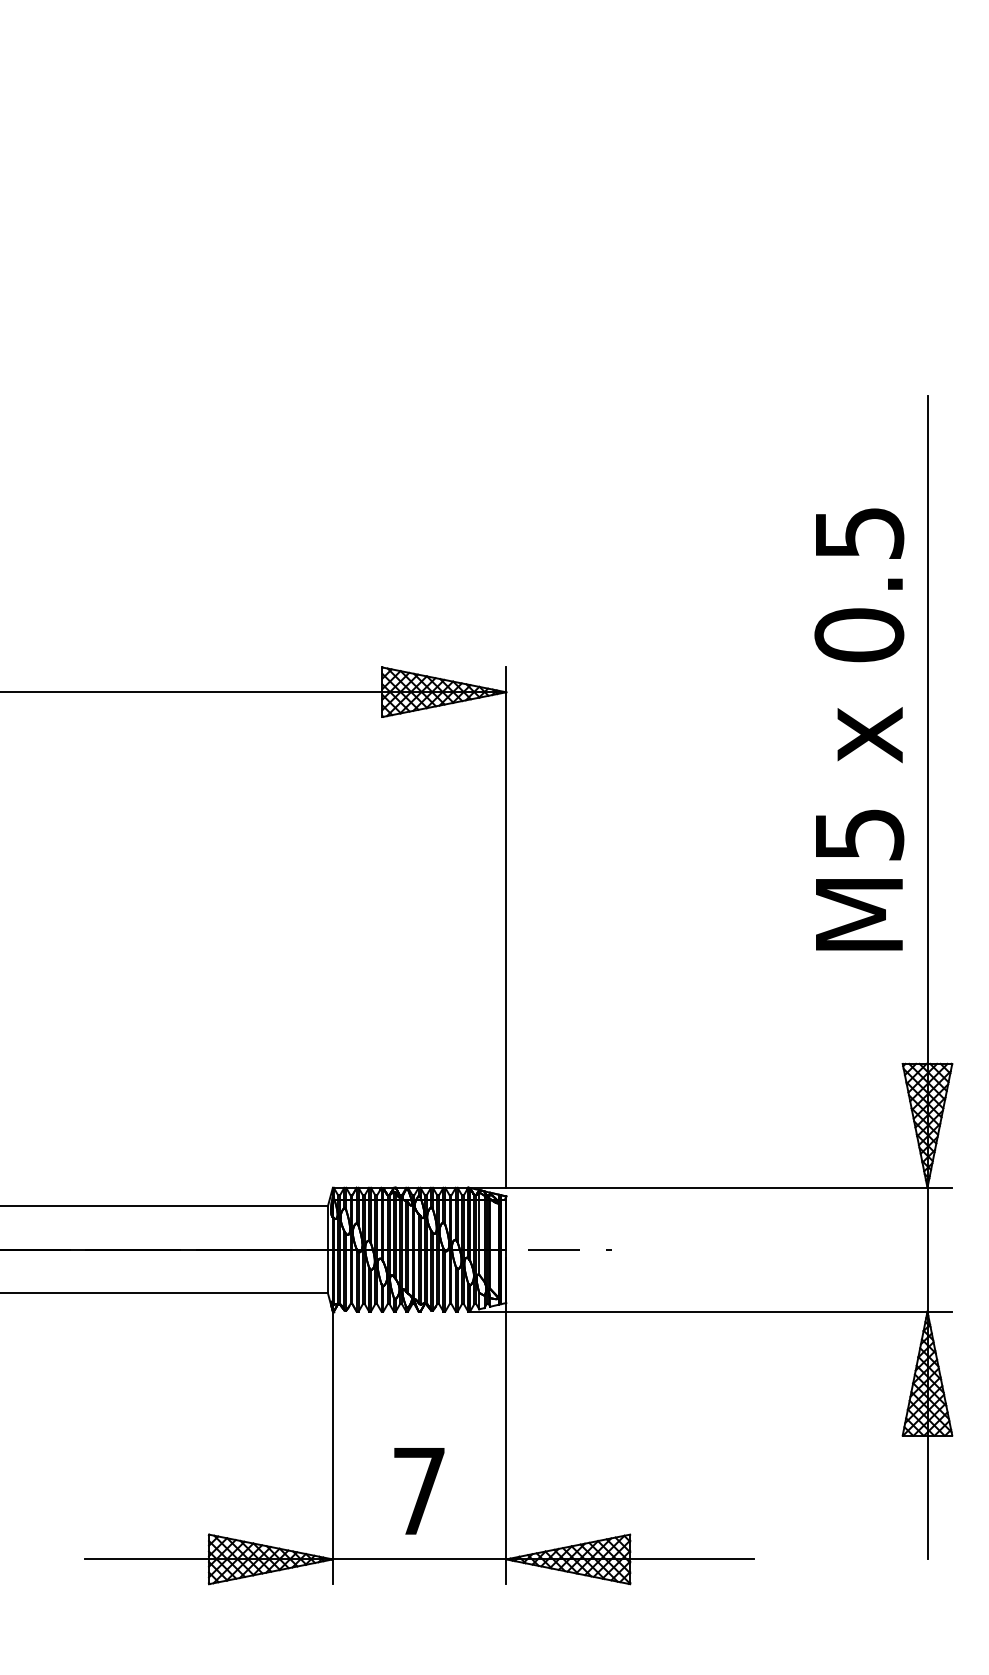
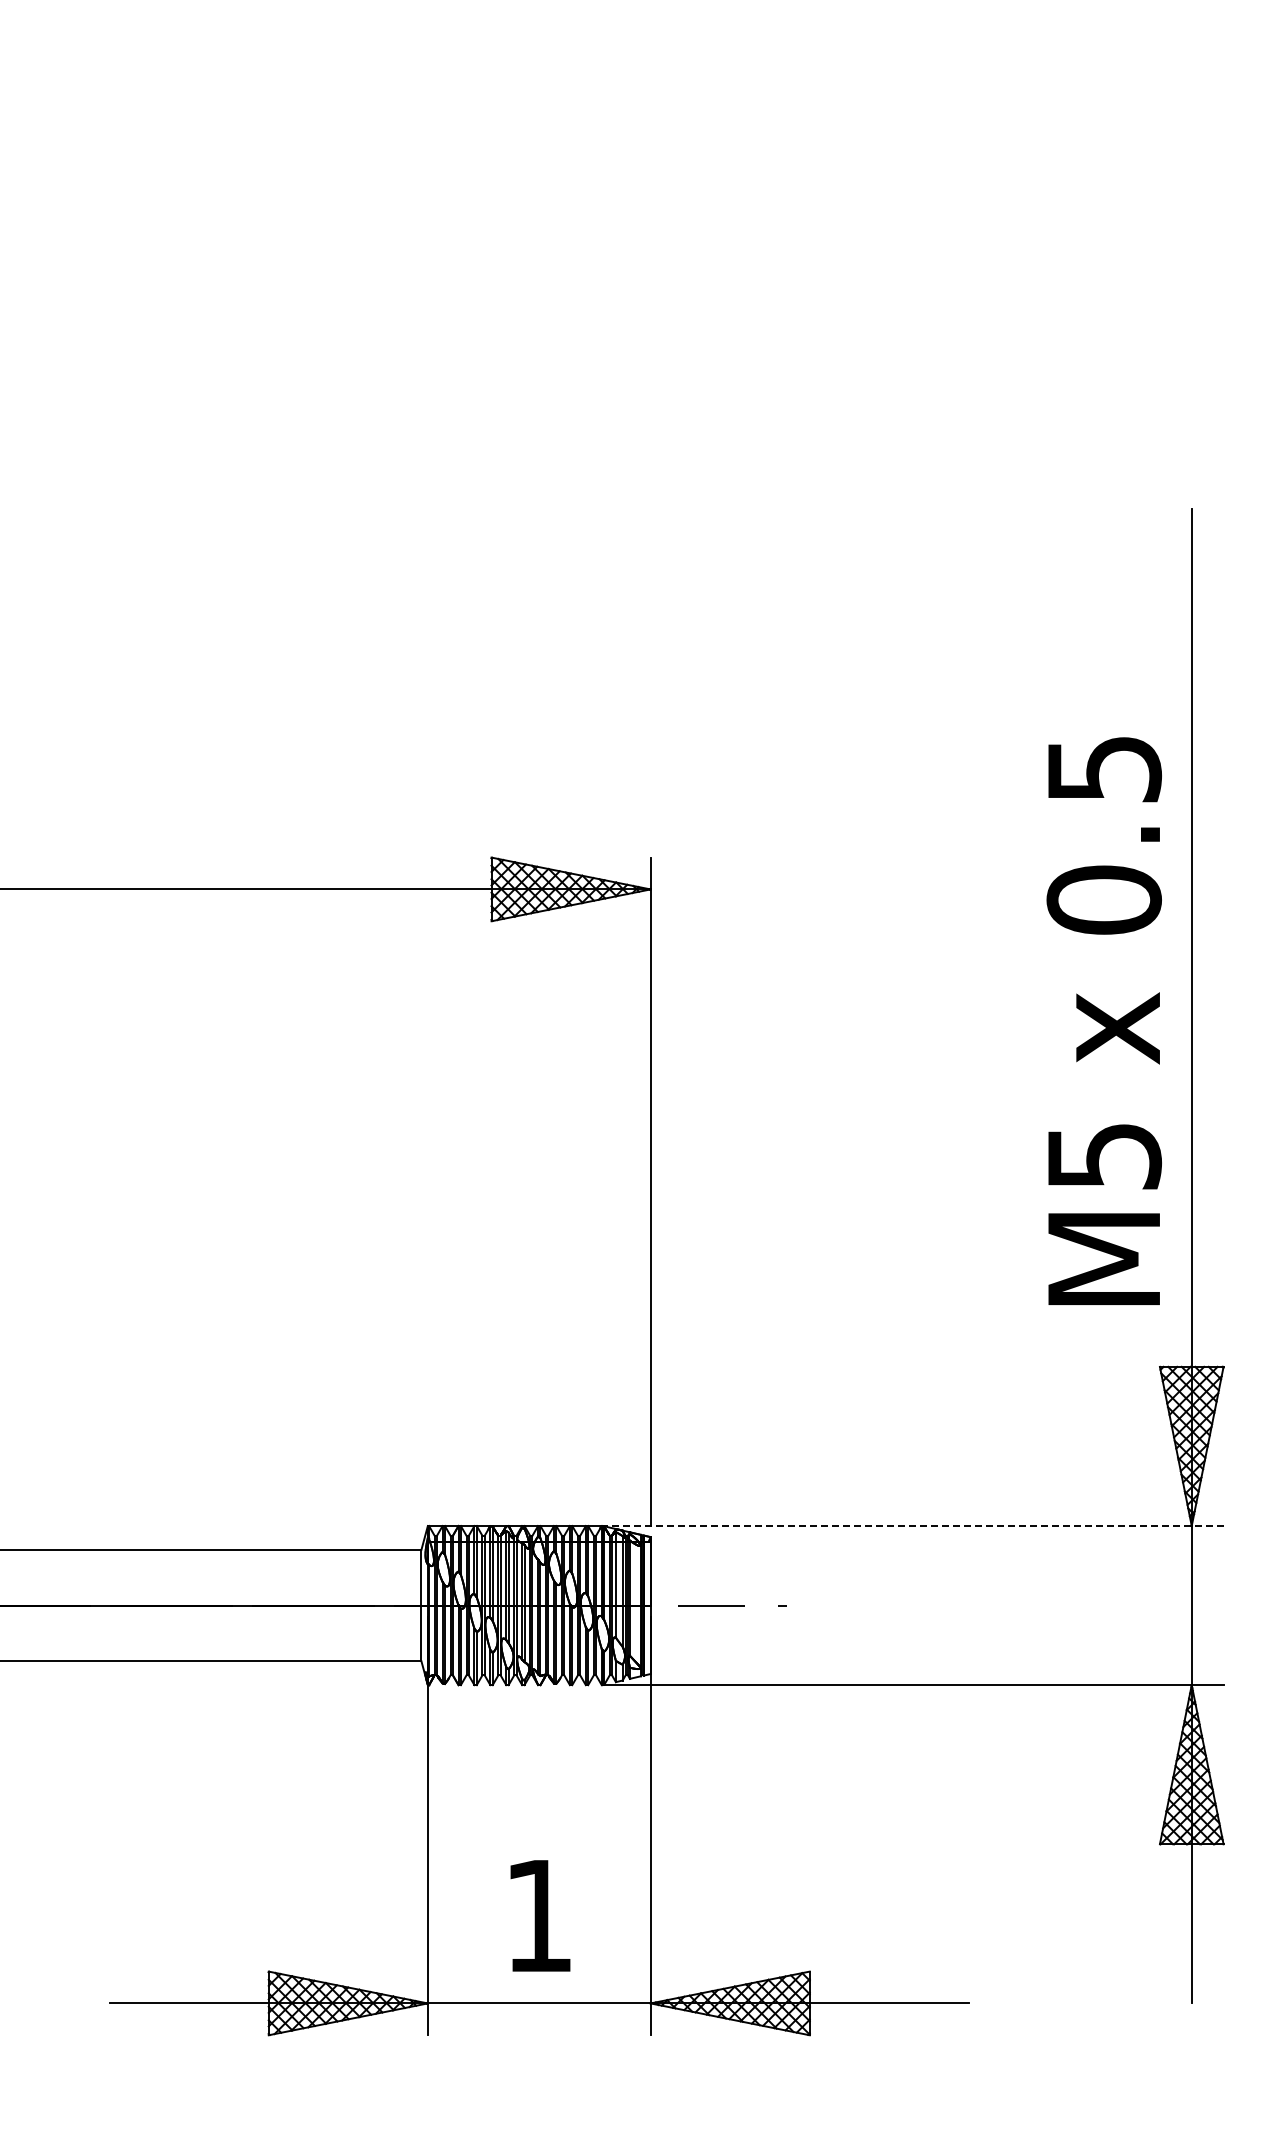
text: (858, 728) -> (1103, 1020), moved
line: (710, 1188) -> (912, 1526), solid -> dashed
text: (418, 1490) -> (538, 1915), 7 -> 1

